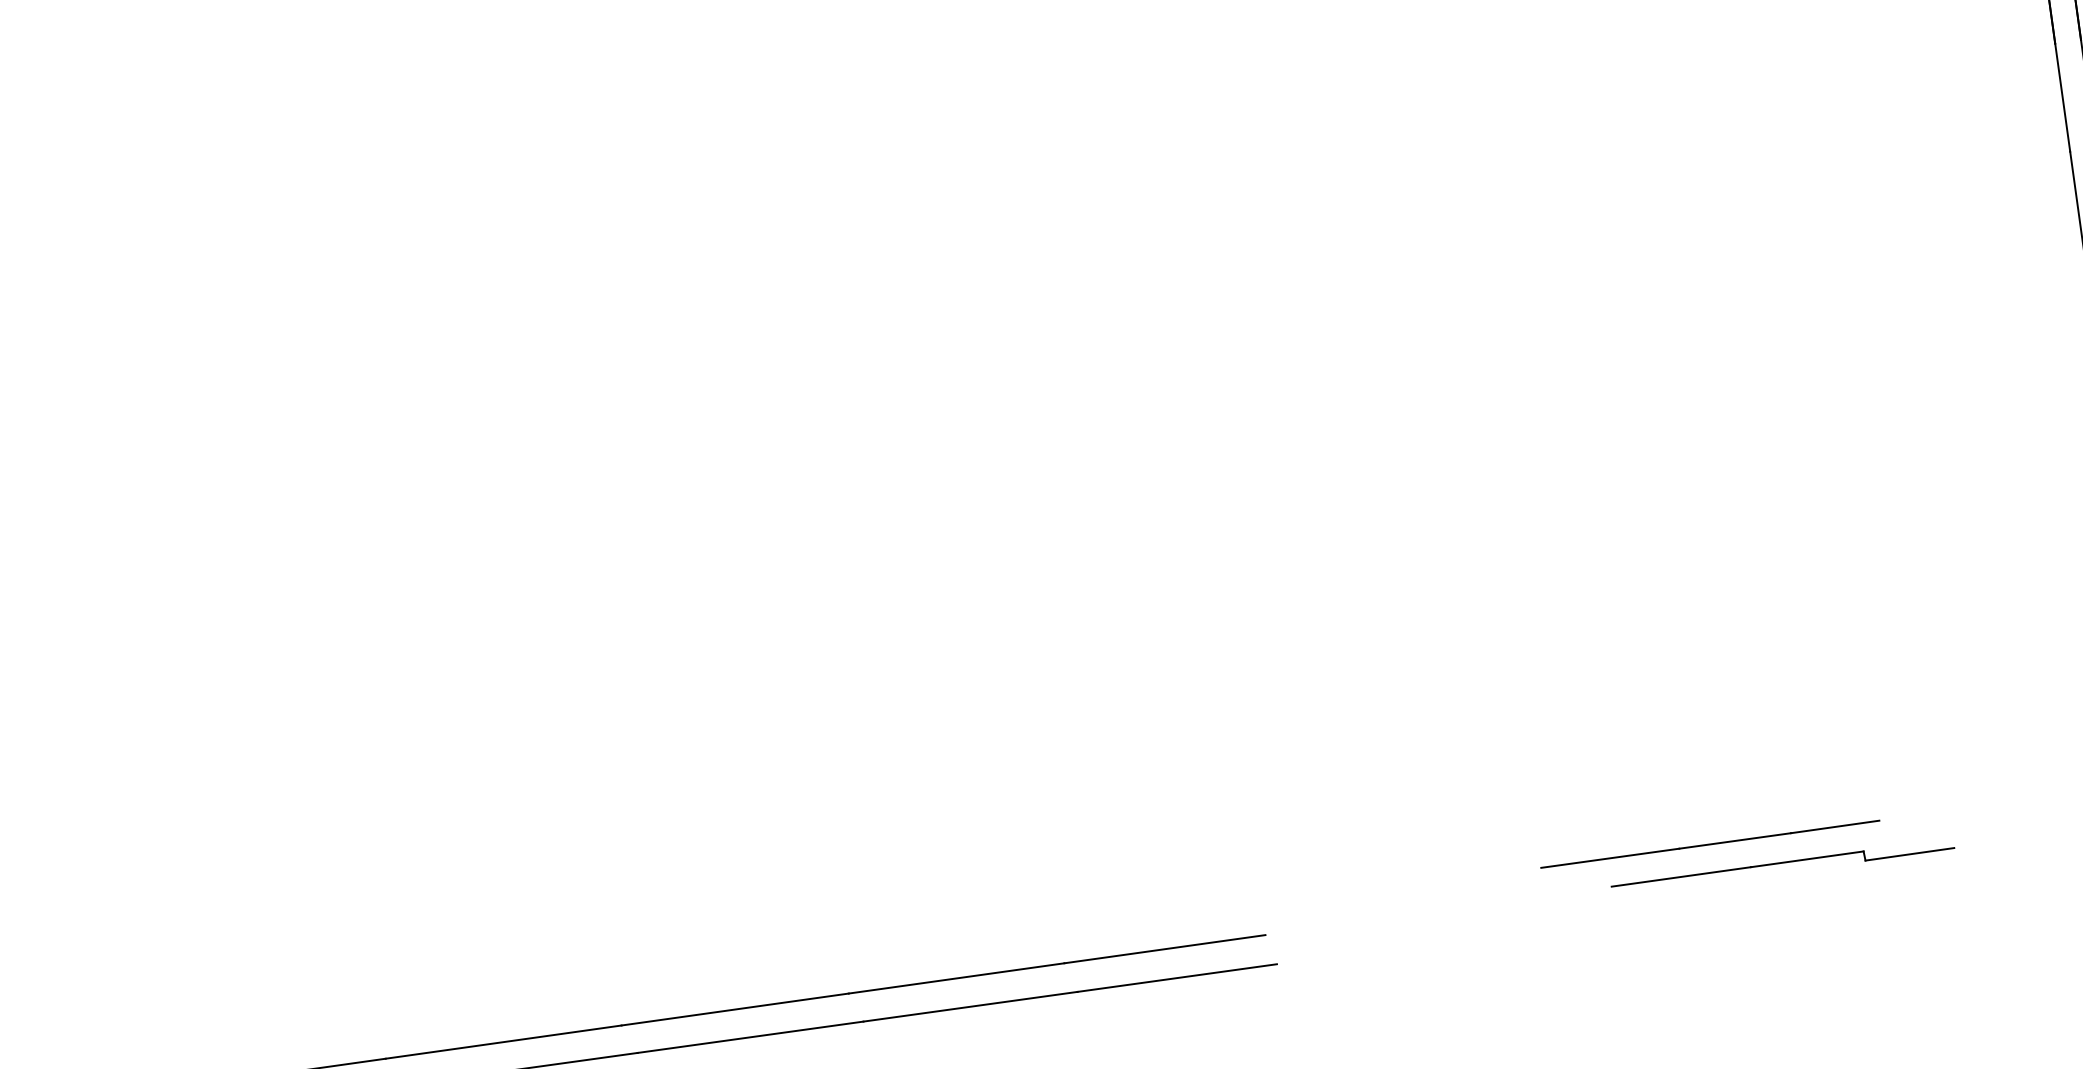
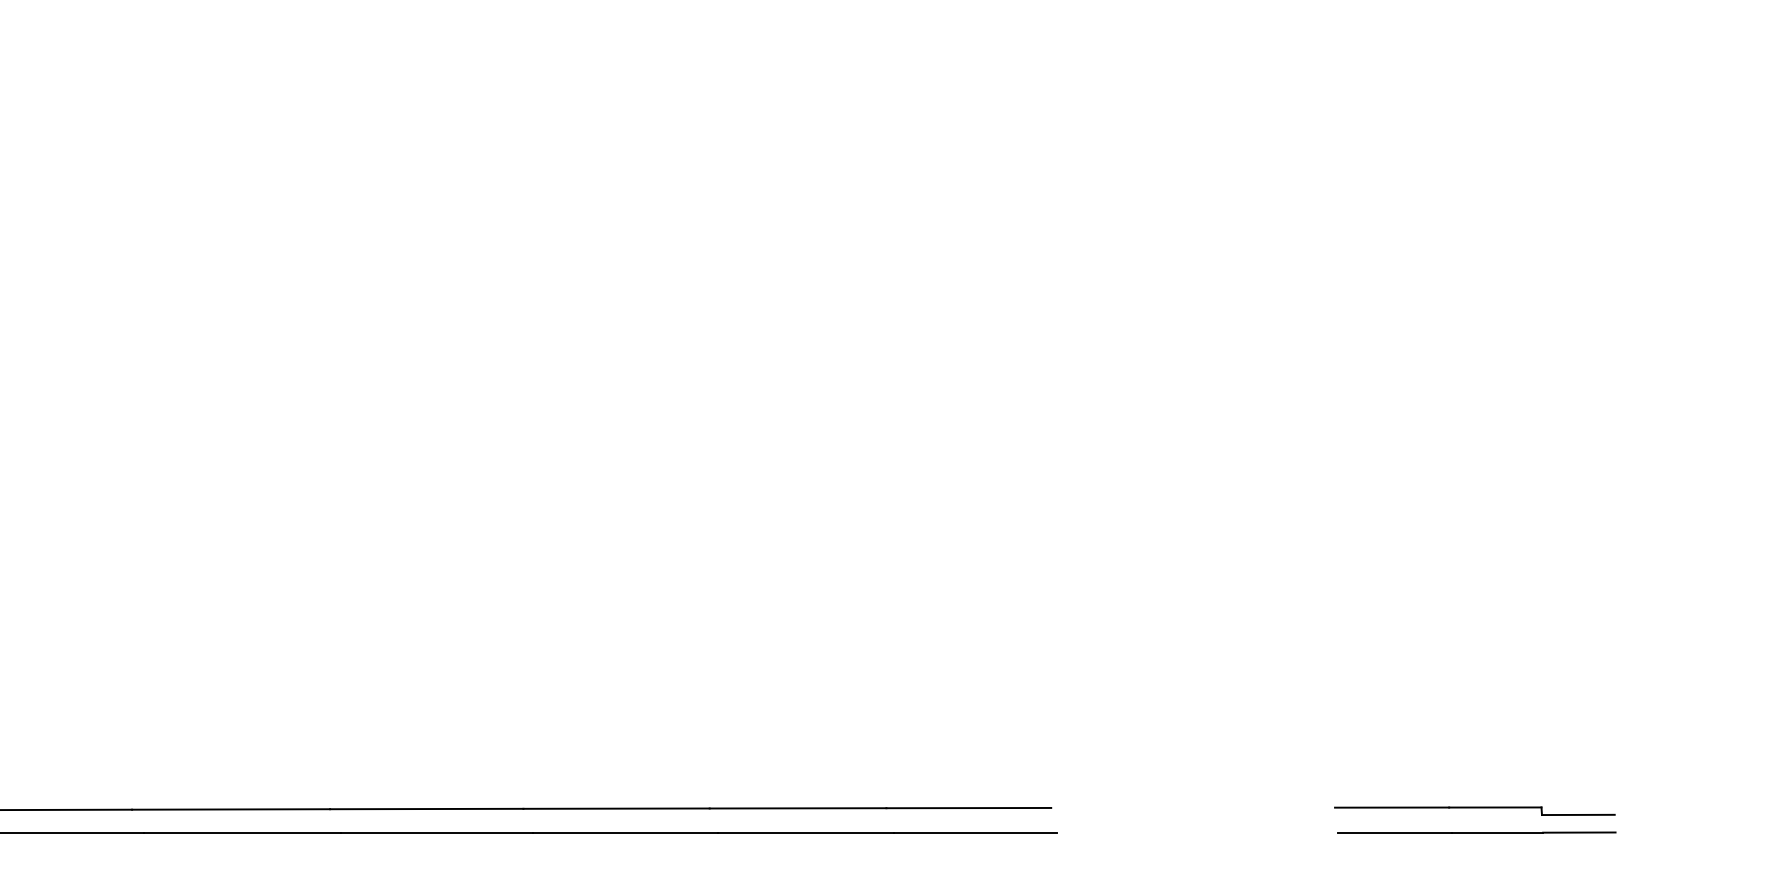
line: (1709, 844) -> (1476, 832), moved

